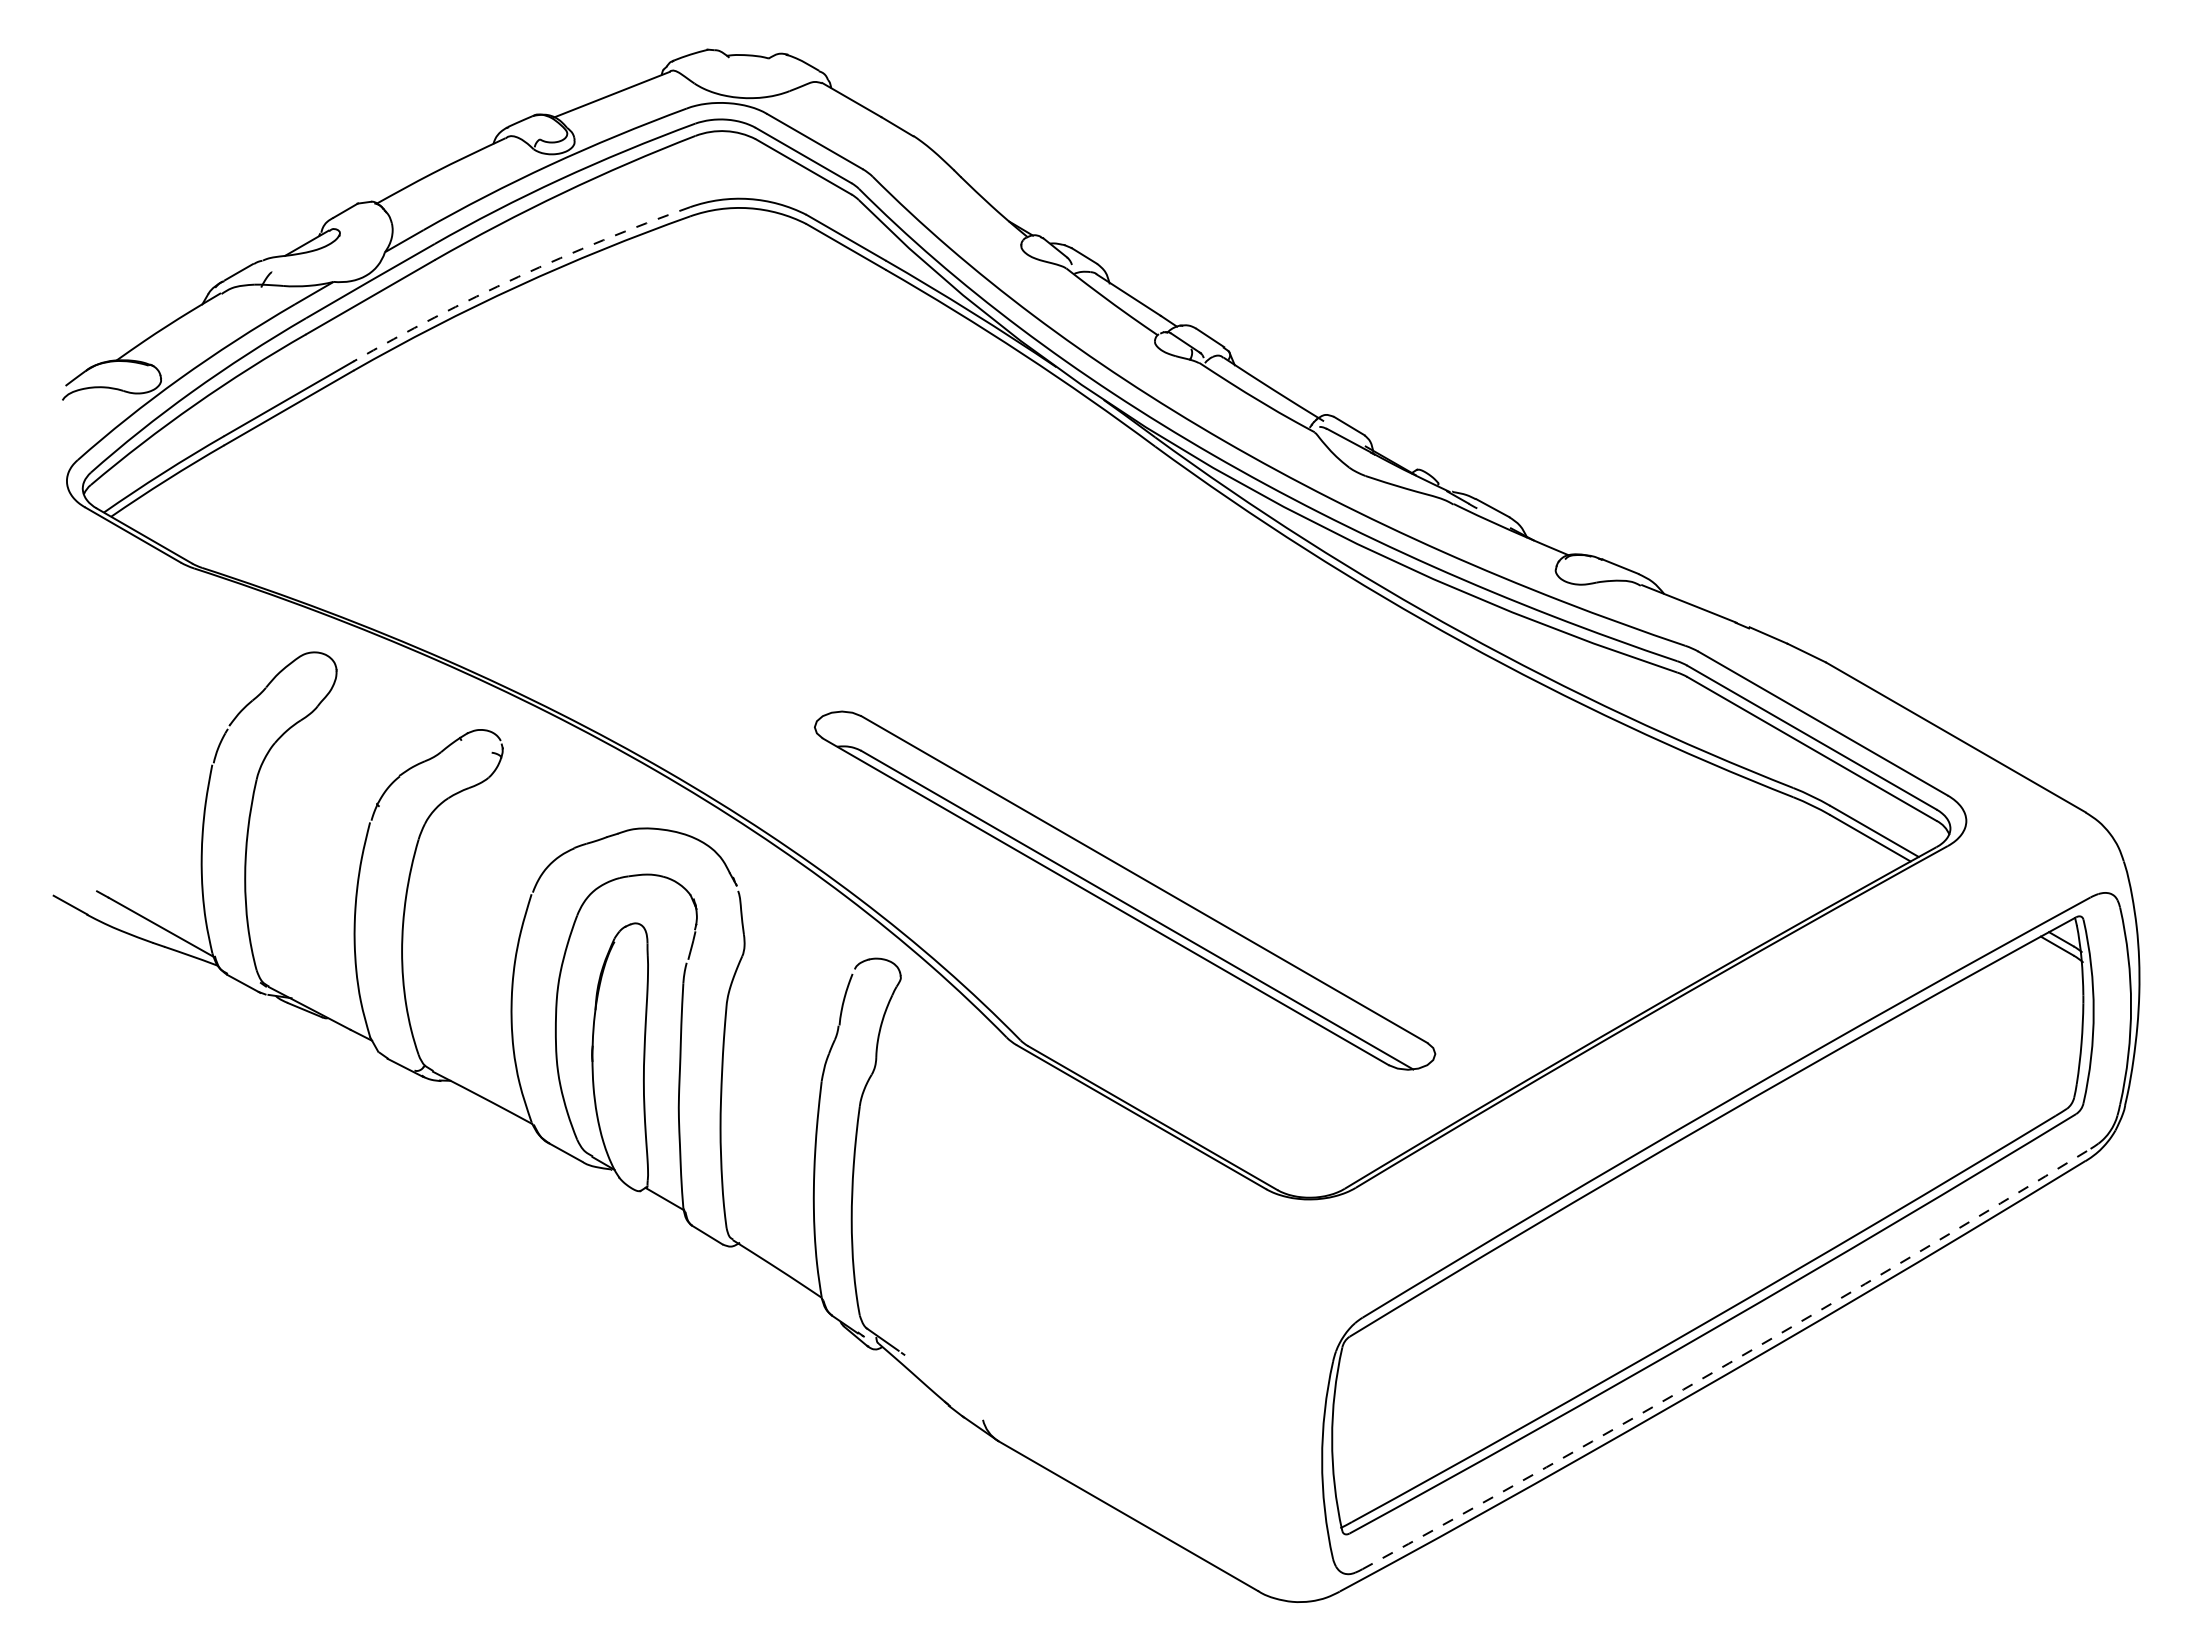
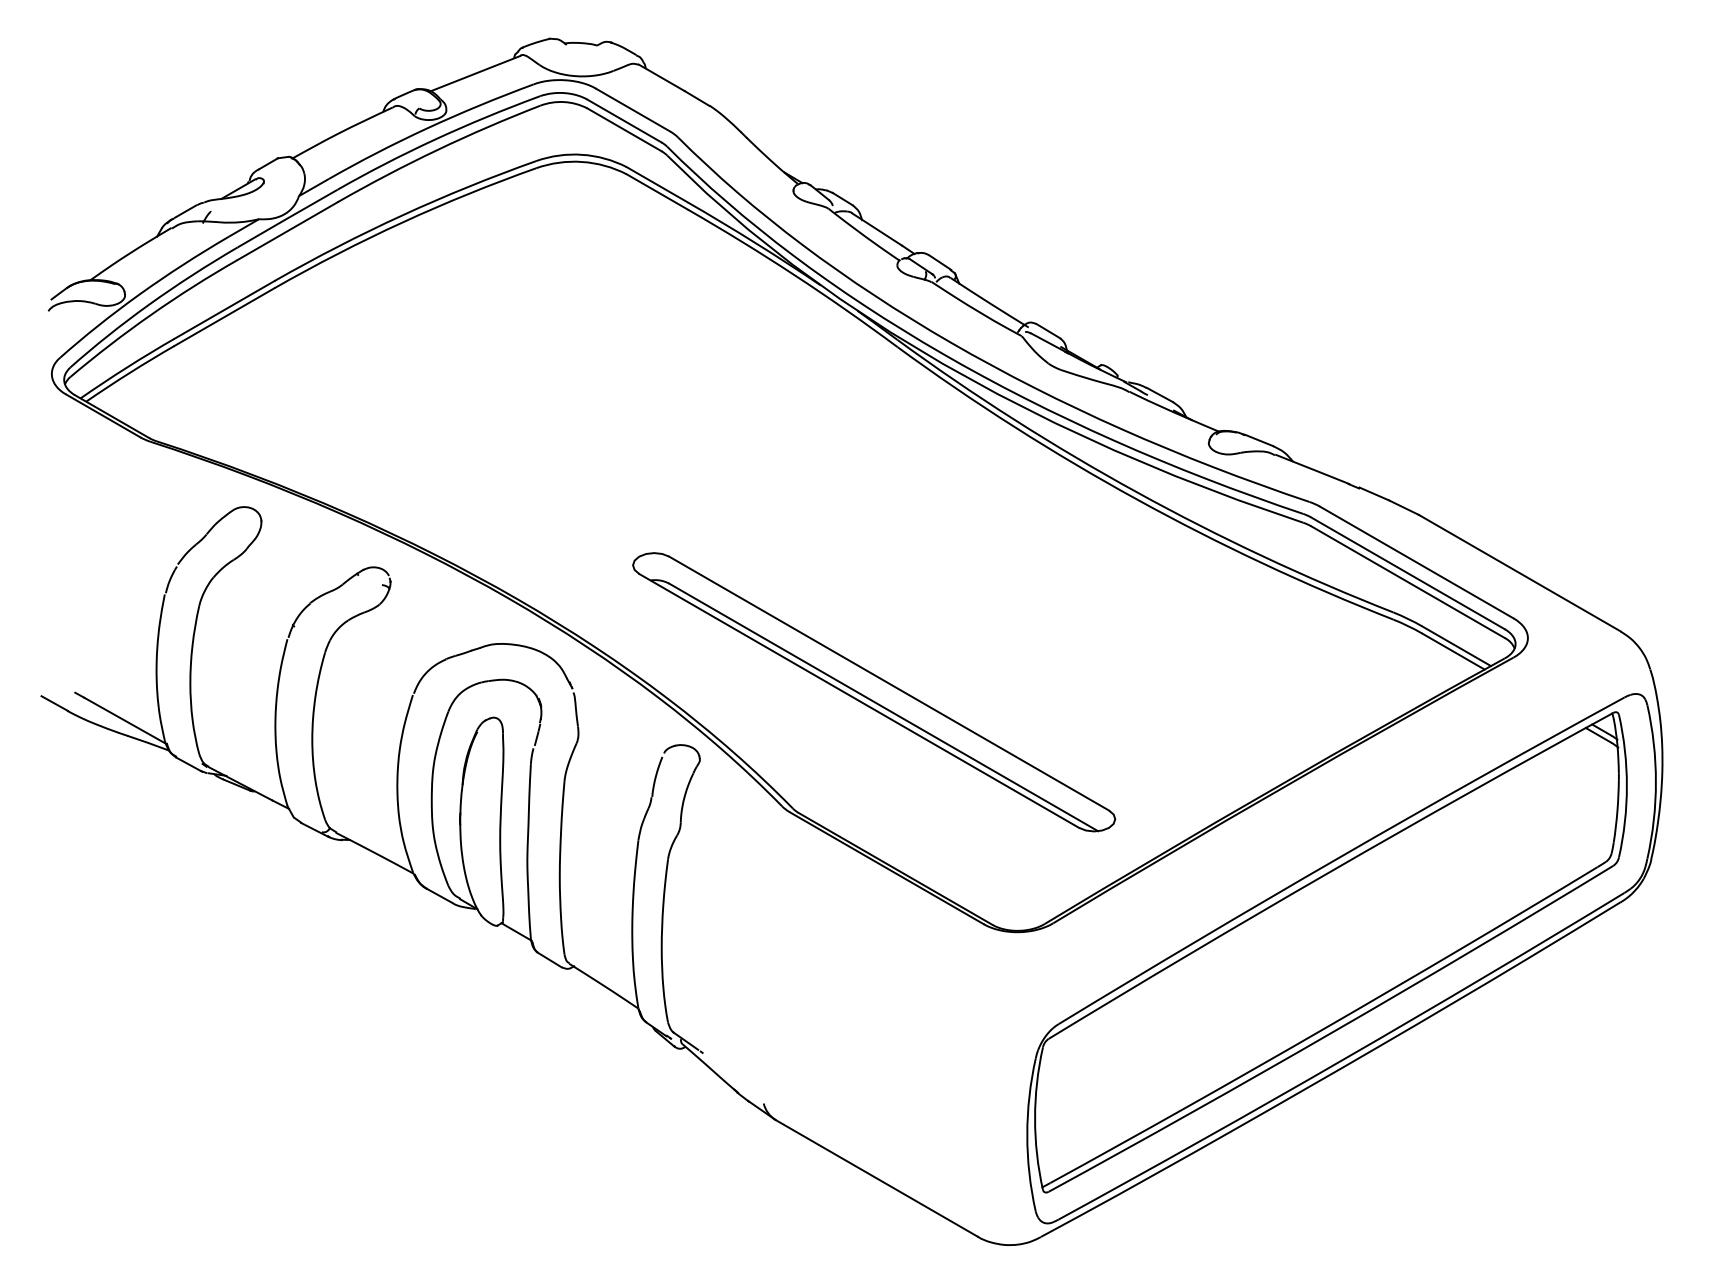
arc: (518, 277) -> (402, 215), dashed -> solid
arc: (1729, 1363) -> (1343, 1059), dashed -> solid

